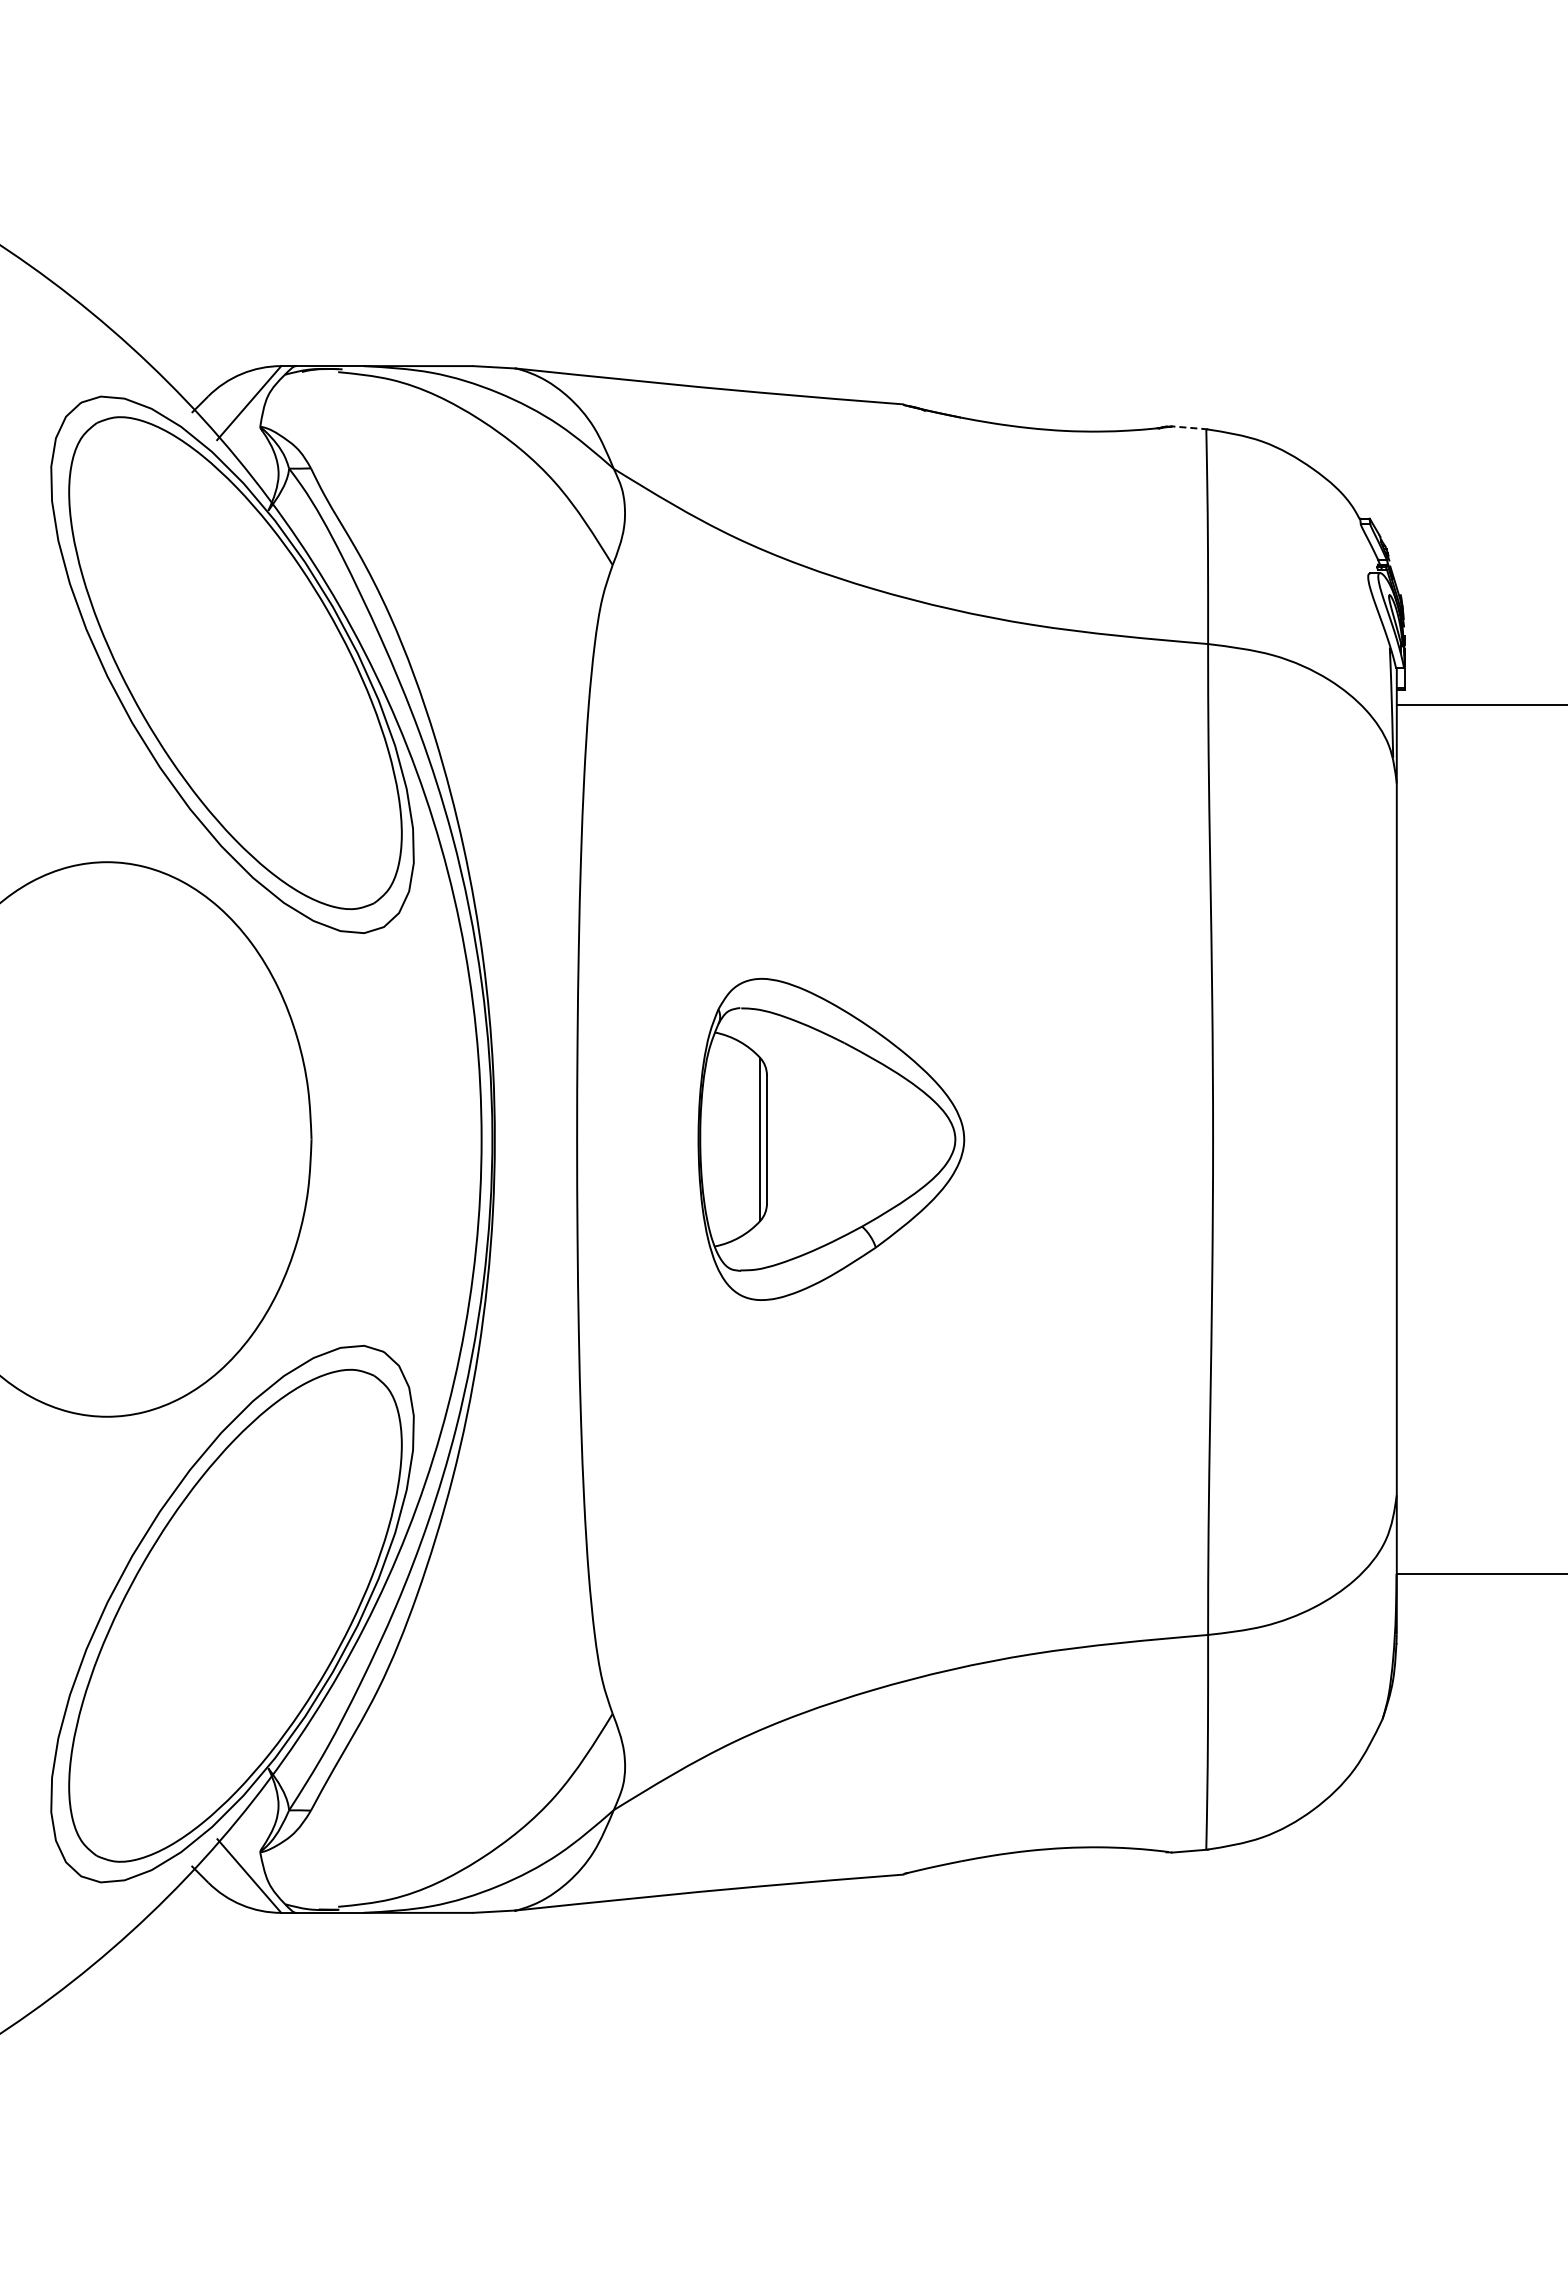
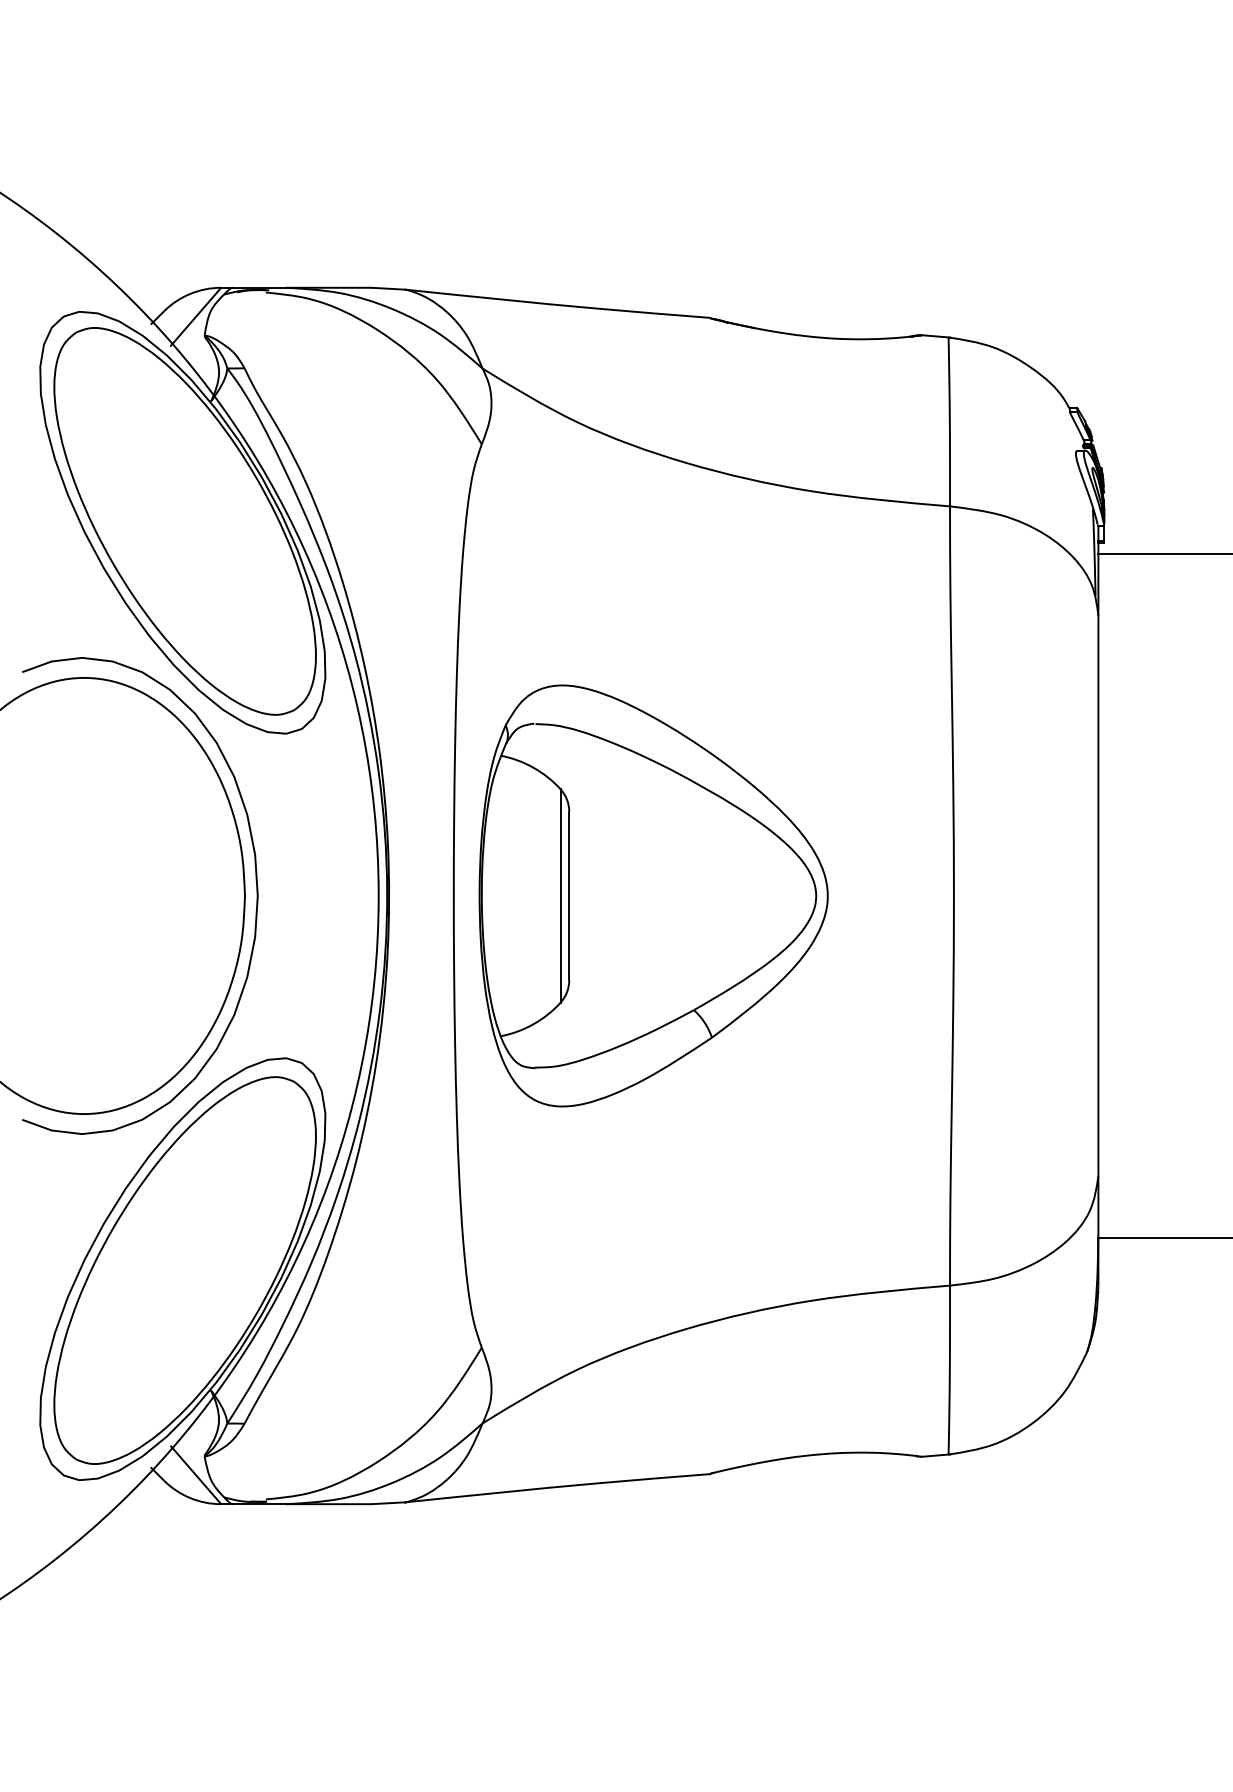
line: (1189, 427) -> (935, 336), dashed -> solid
curve: (325, 1122) -> (255, 882), added
part: (831, 1139) -> (653, 896), size x1.67

